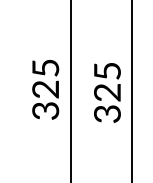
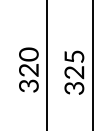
text: (45, 67) -> (28, 54), 325 -> 320

